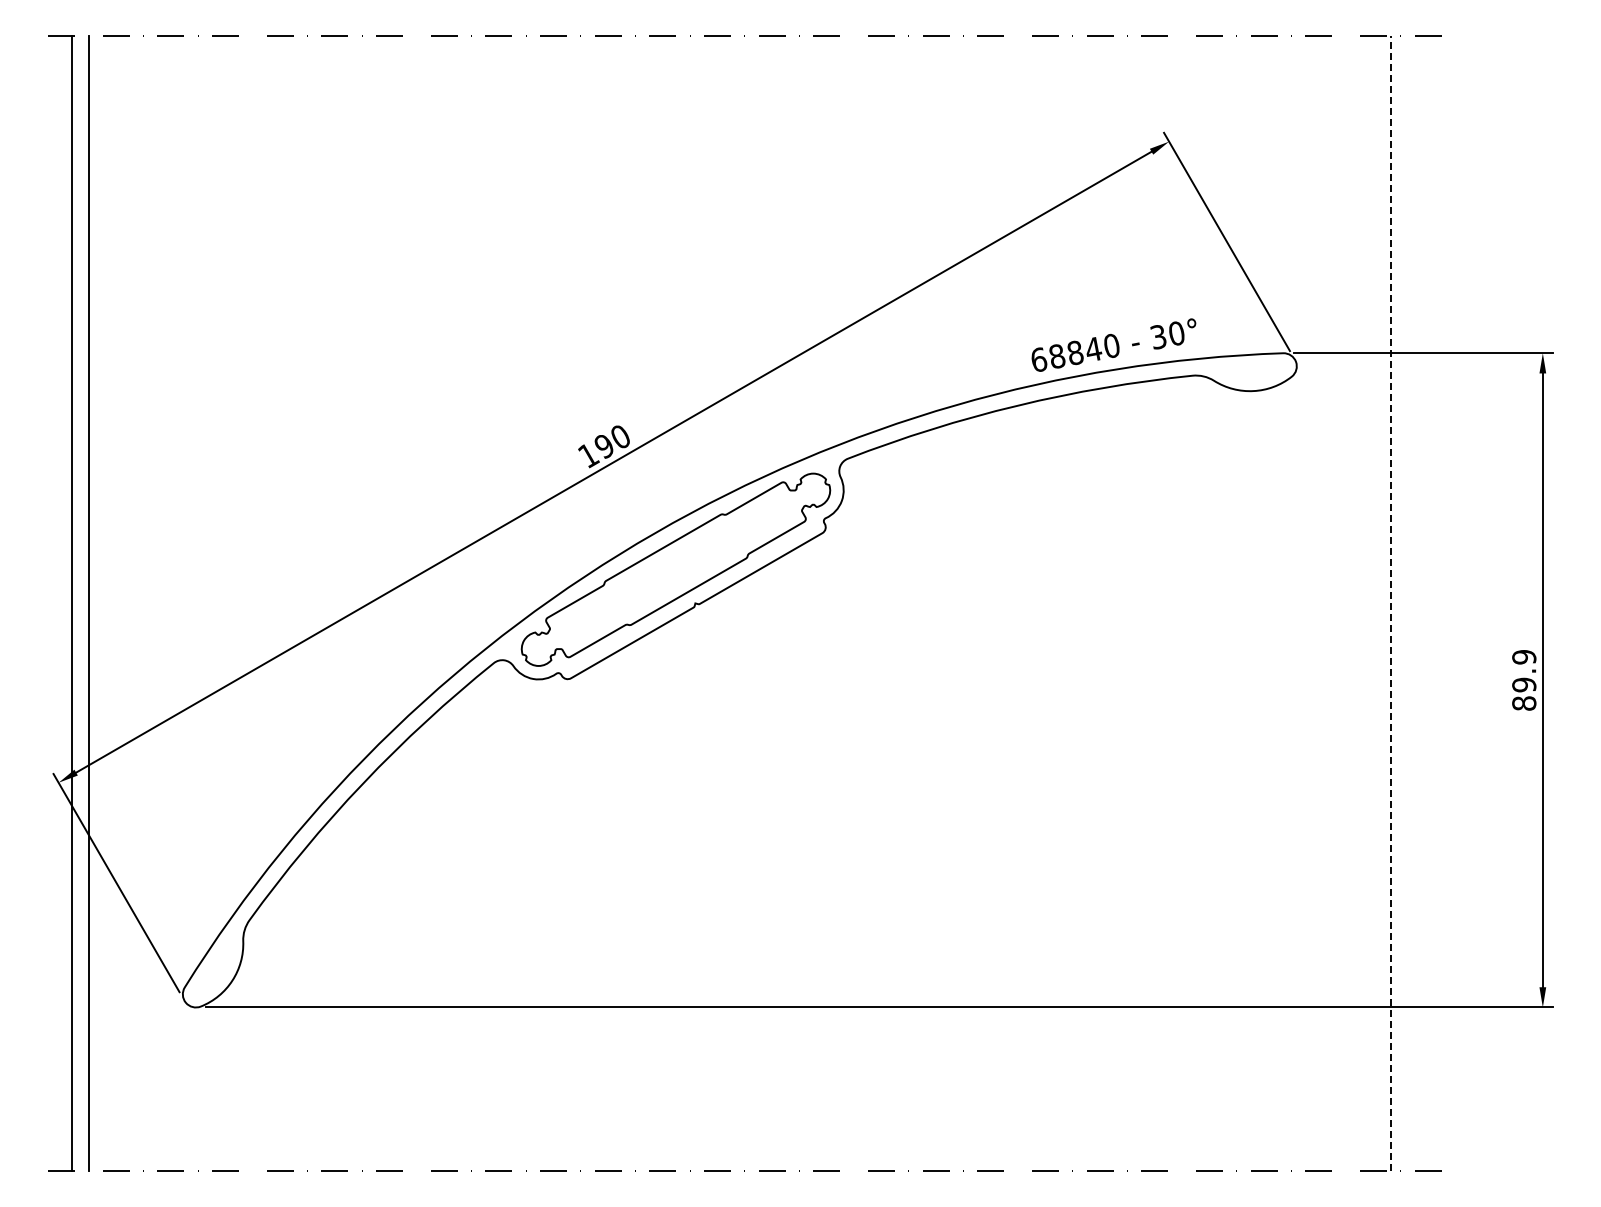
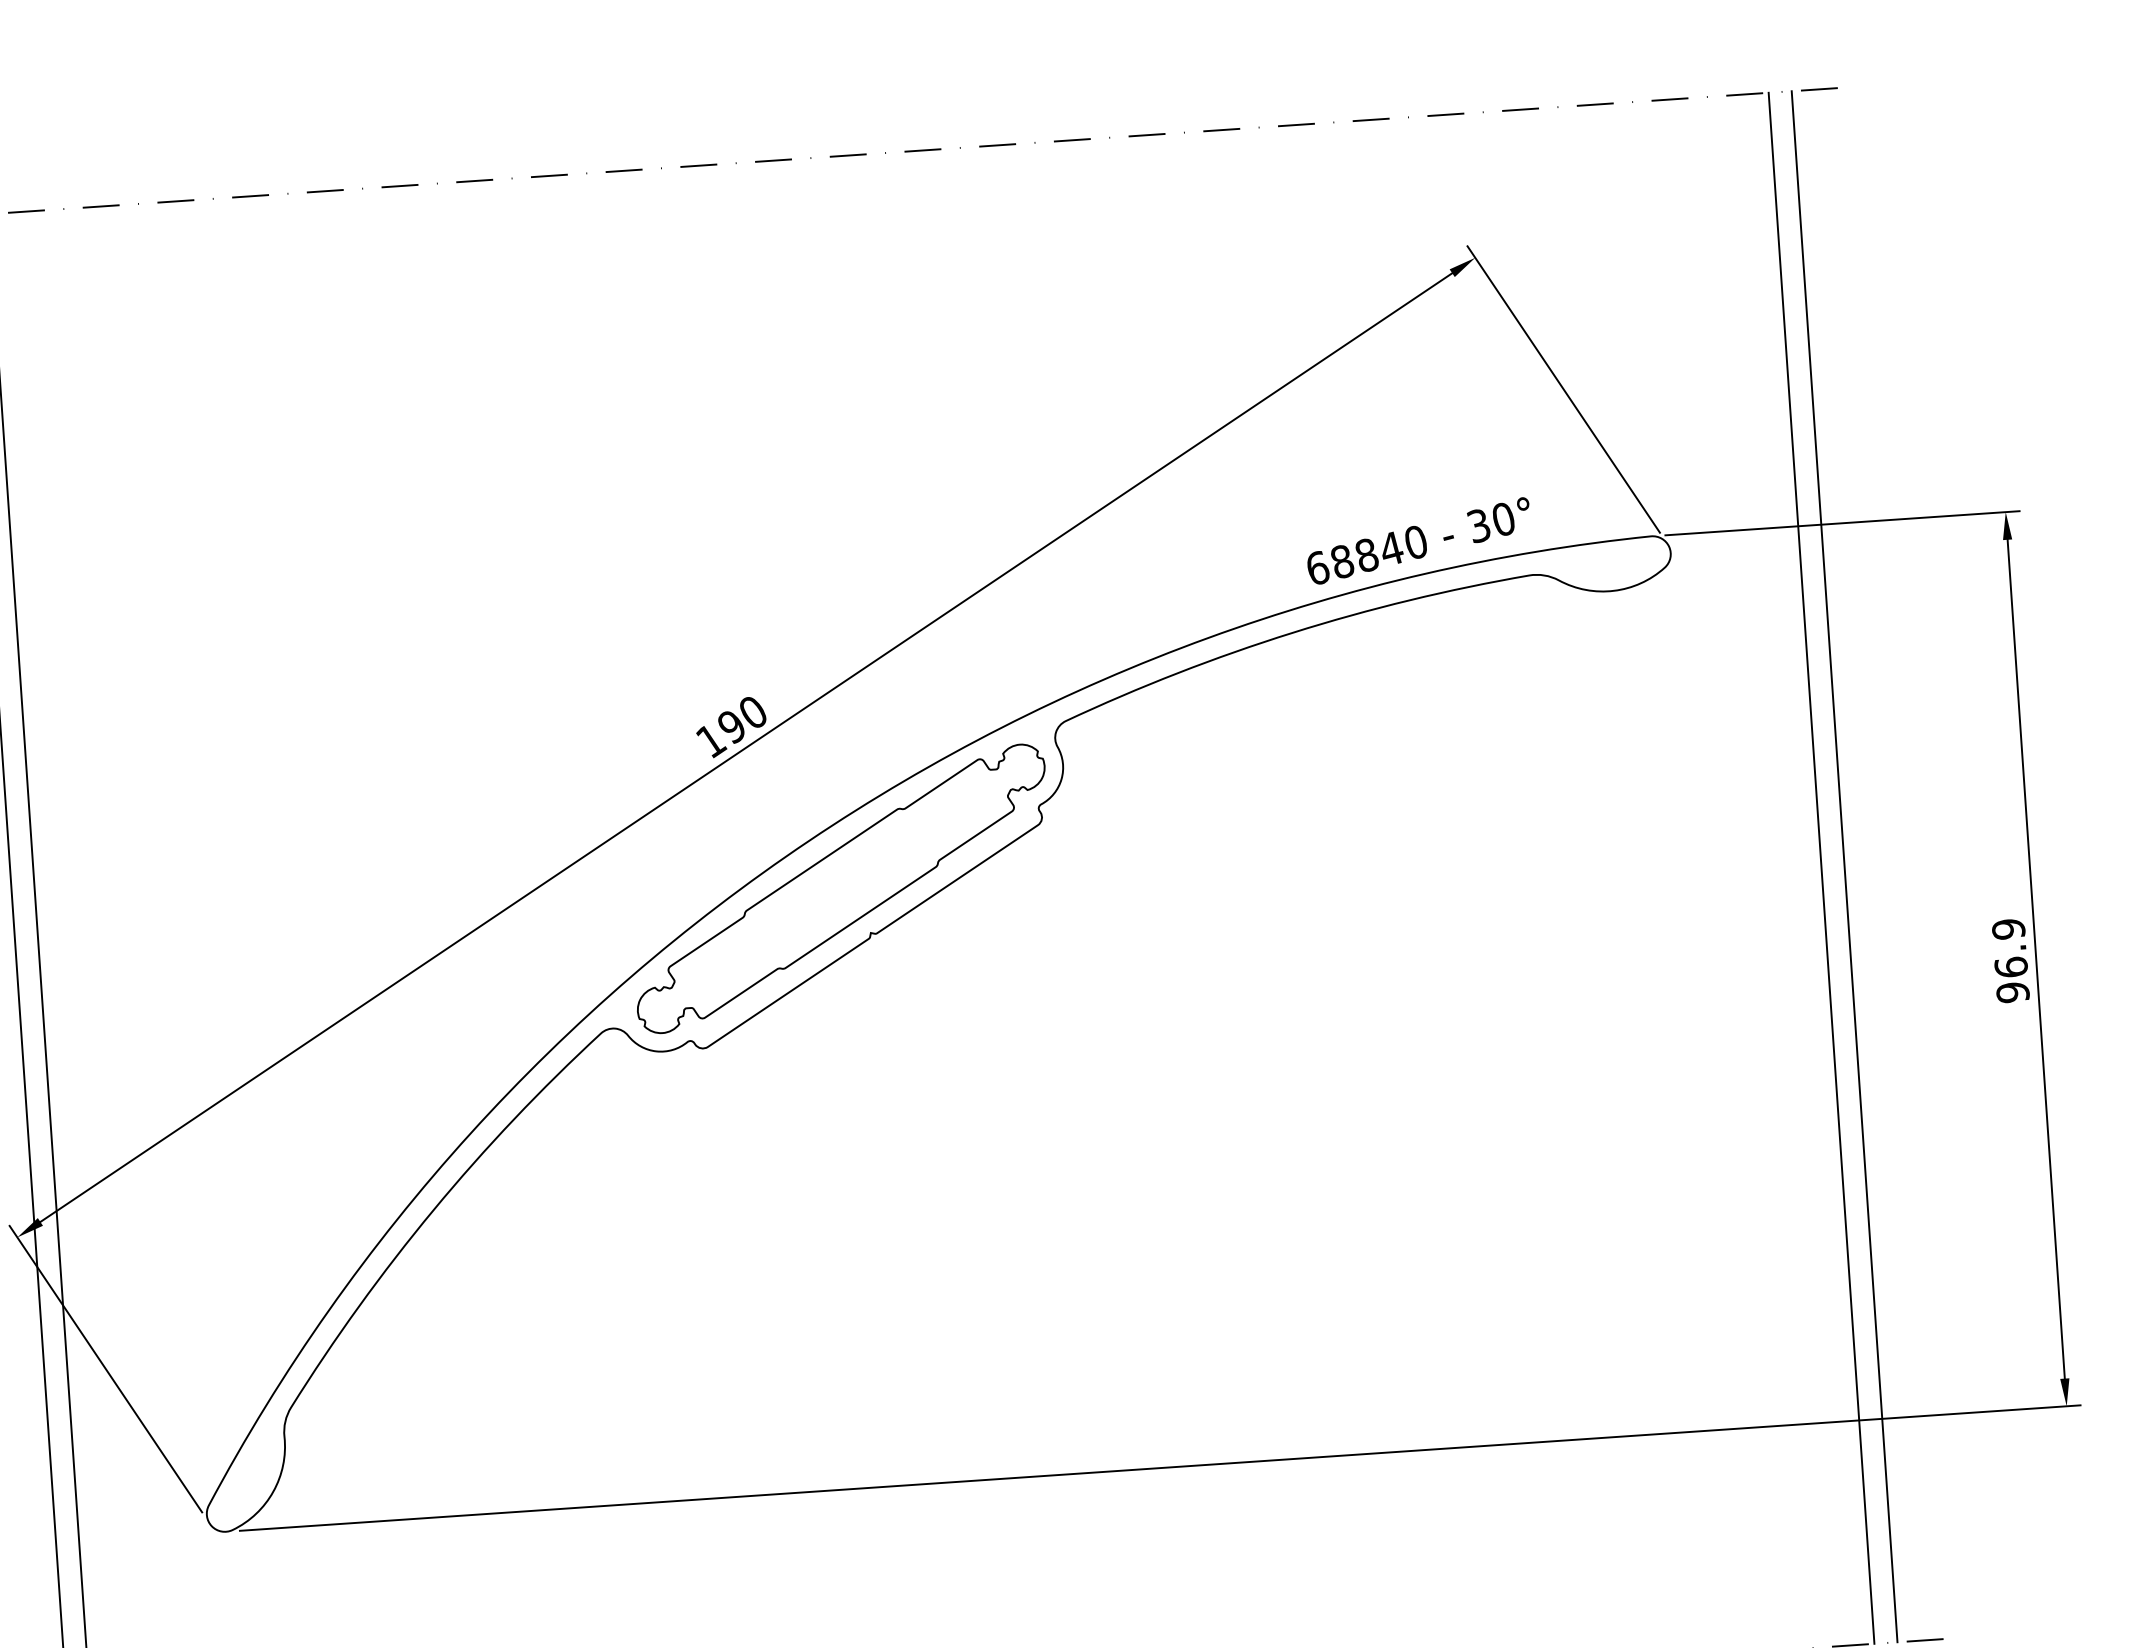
line: (1391, 603) -> (1822, 868), dashed -> solid
line: (1407, 603) -> (1844, 866), added
text: (1524, 693) -> (2012, 978), 89.9 -> 96.9

